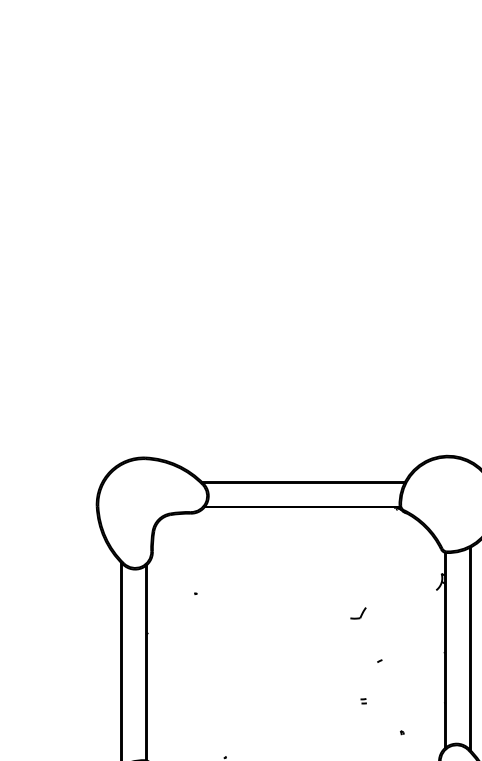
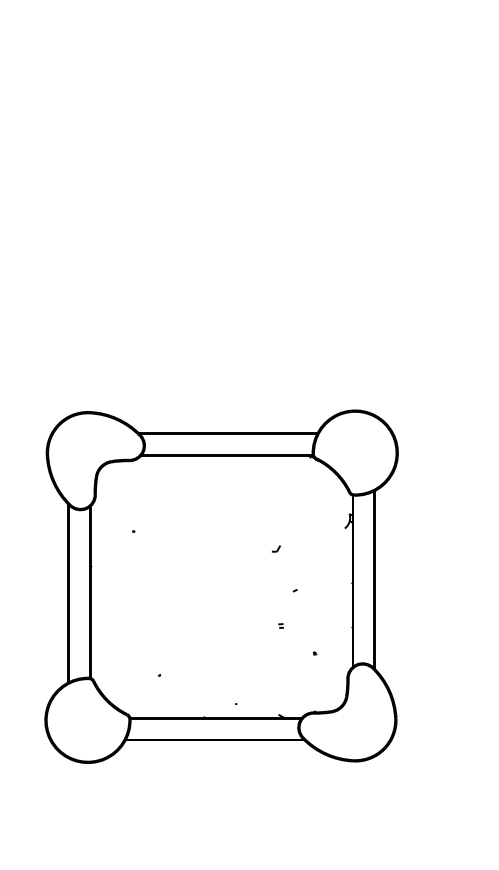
part: (357, 613) -> (275, 548), size x0.62

